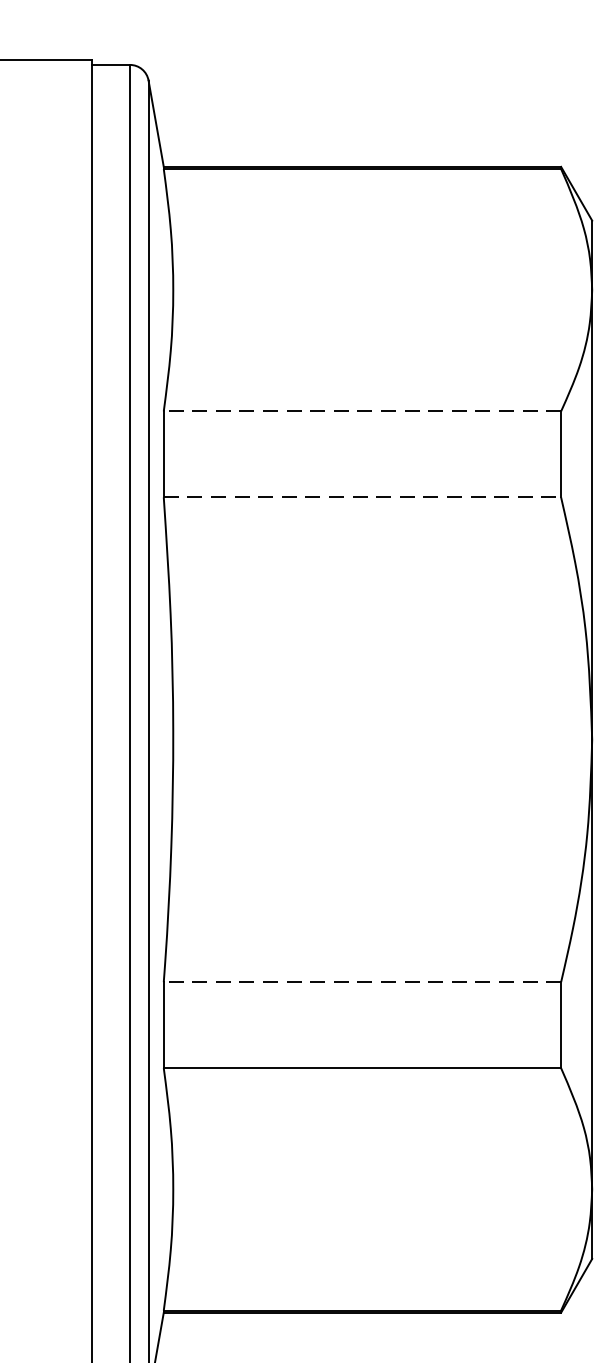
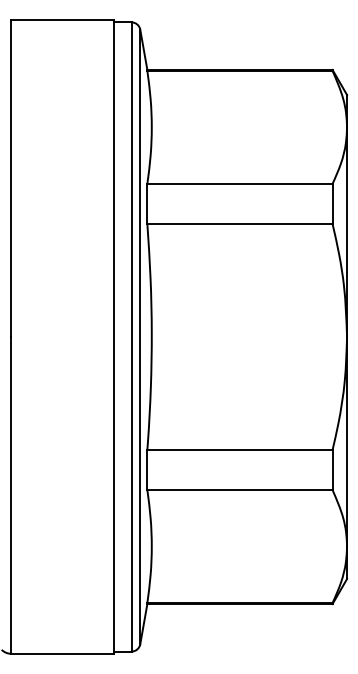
line: (361, 410) -> (239, 183), dashed -> solid
line: (361, 498) -> (239, 224), dashed -> solid
line: (361, 981) -> (239, 449), dashed -> solid

